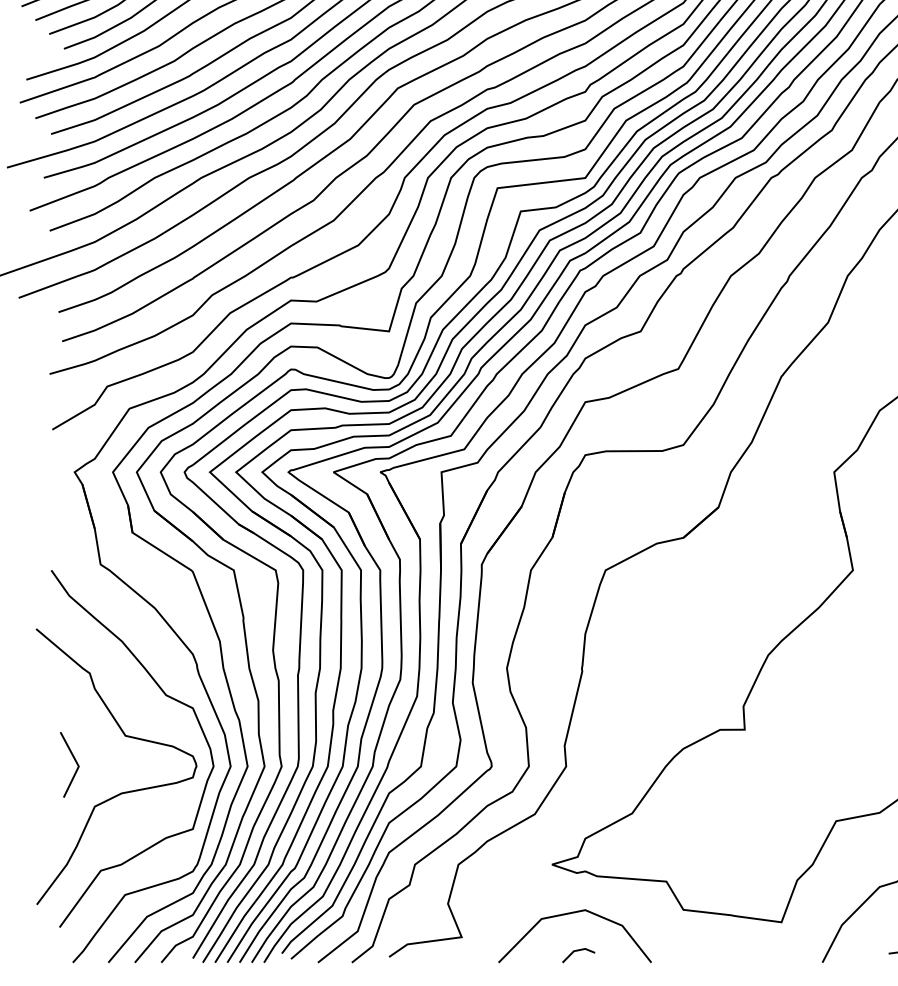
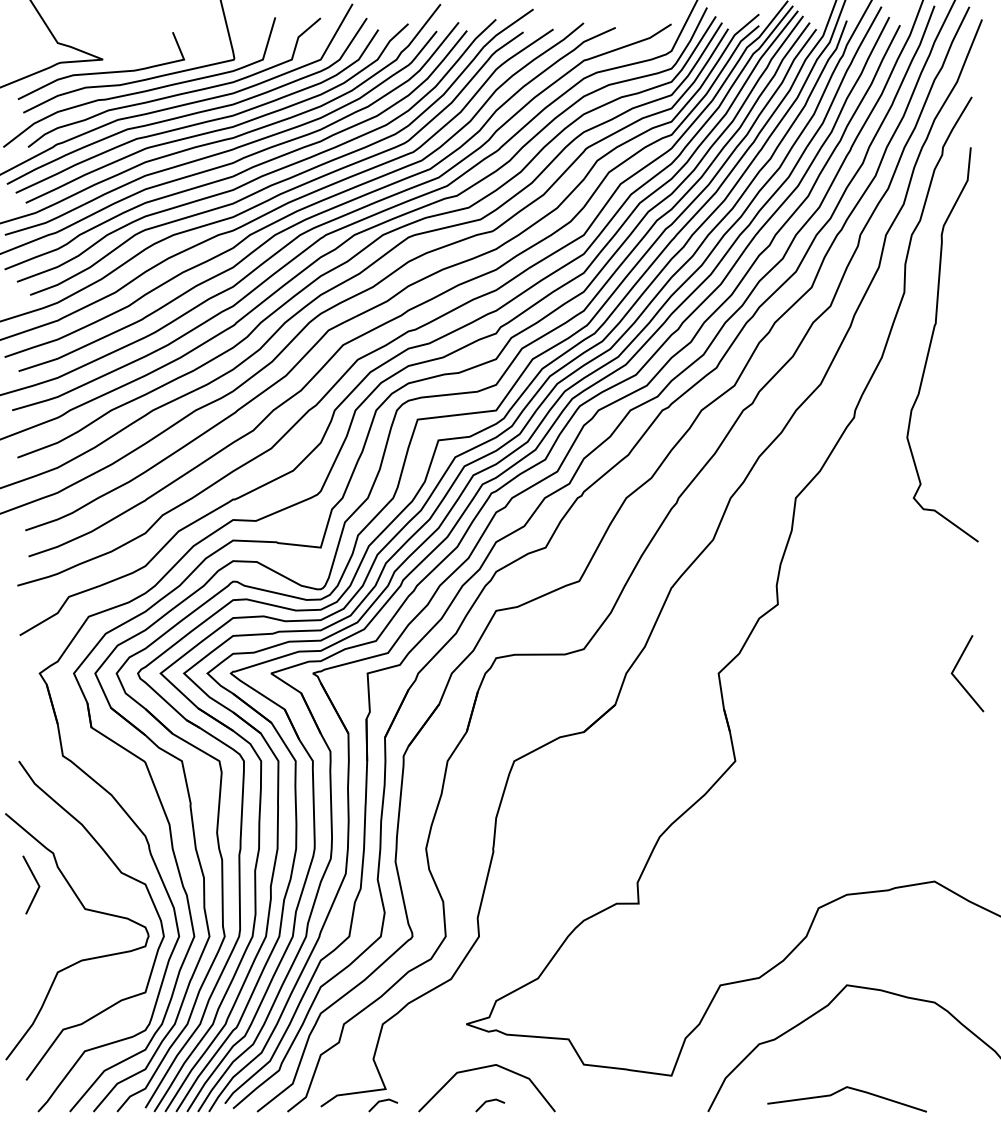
line: (74, 760) -> (35, 881), moved
line: (459, 951) -> (383, 1101), added

